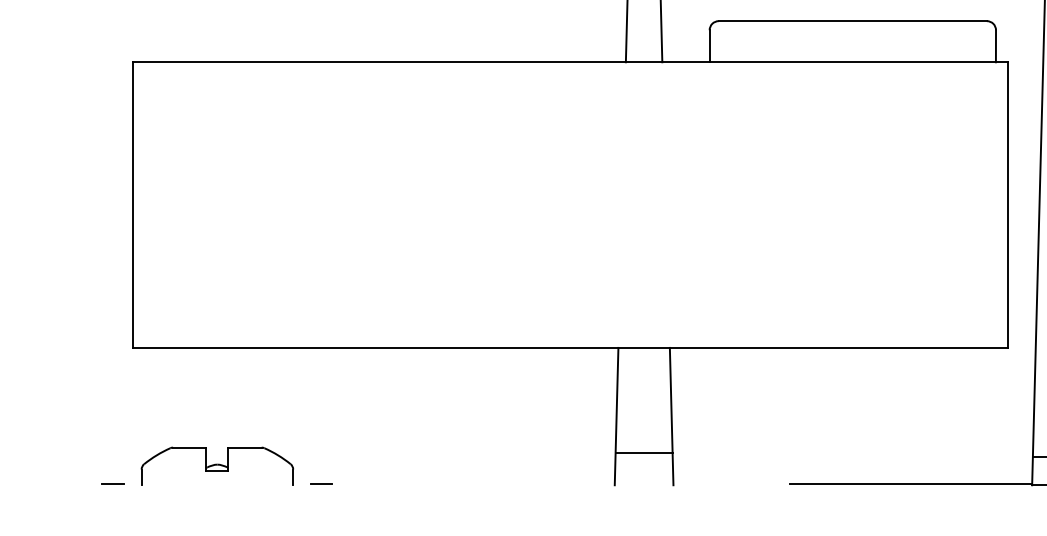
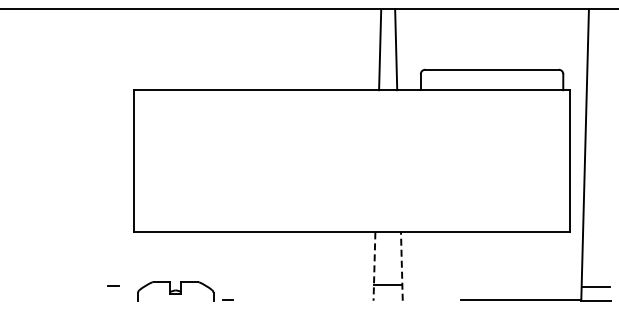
line: (670, 416) -> (401, 266), solid -> dashed
line: (616, 418) -> (374, 267), solid -> dashed
line: (112, 482) -> (113, 285), moved

